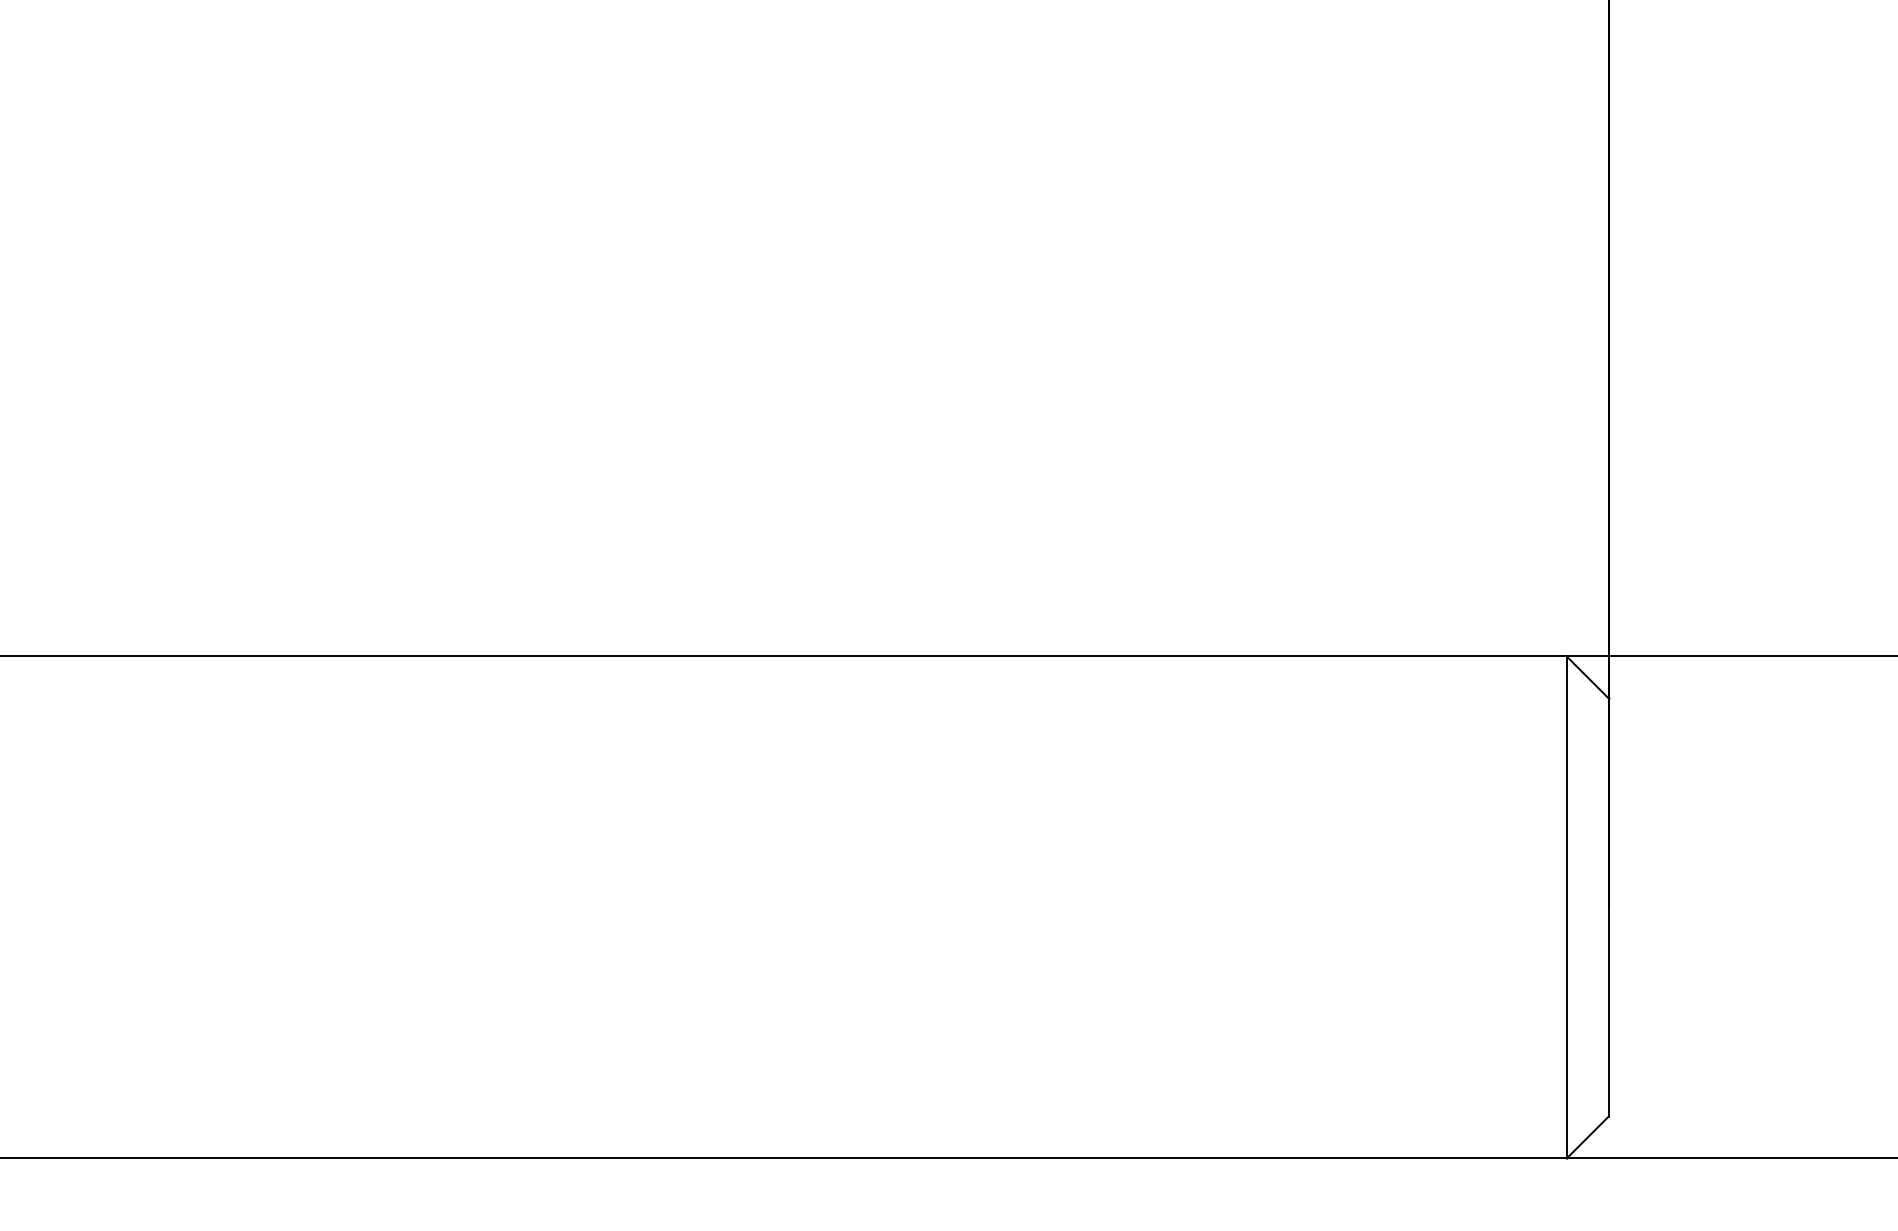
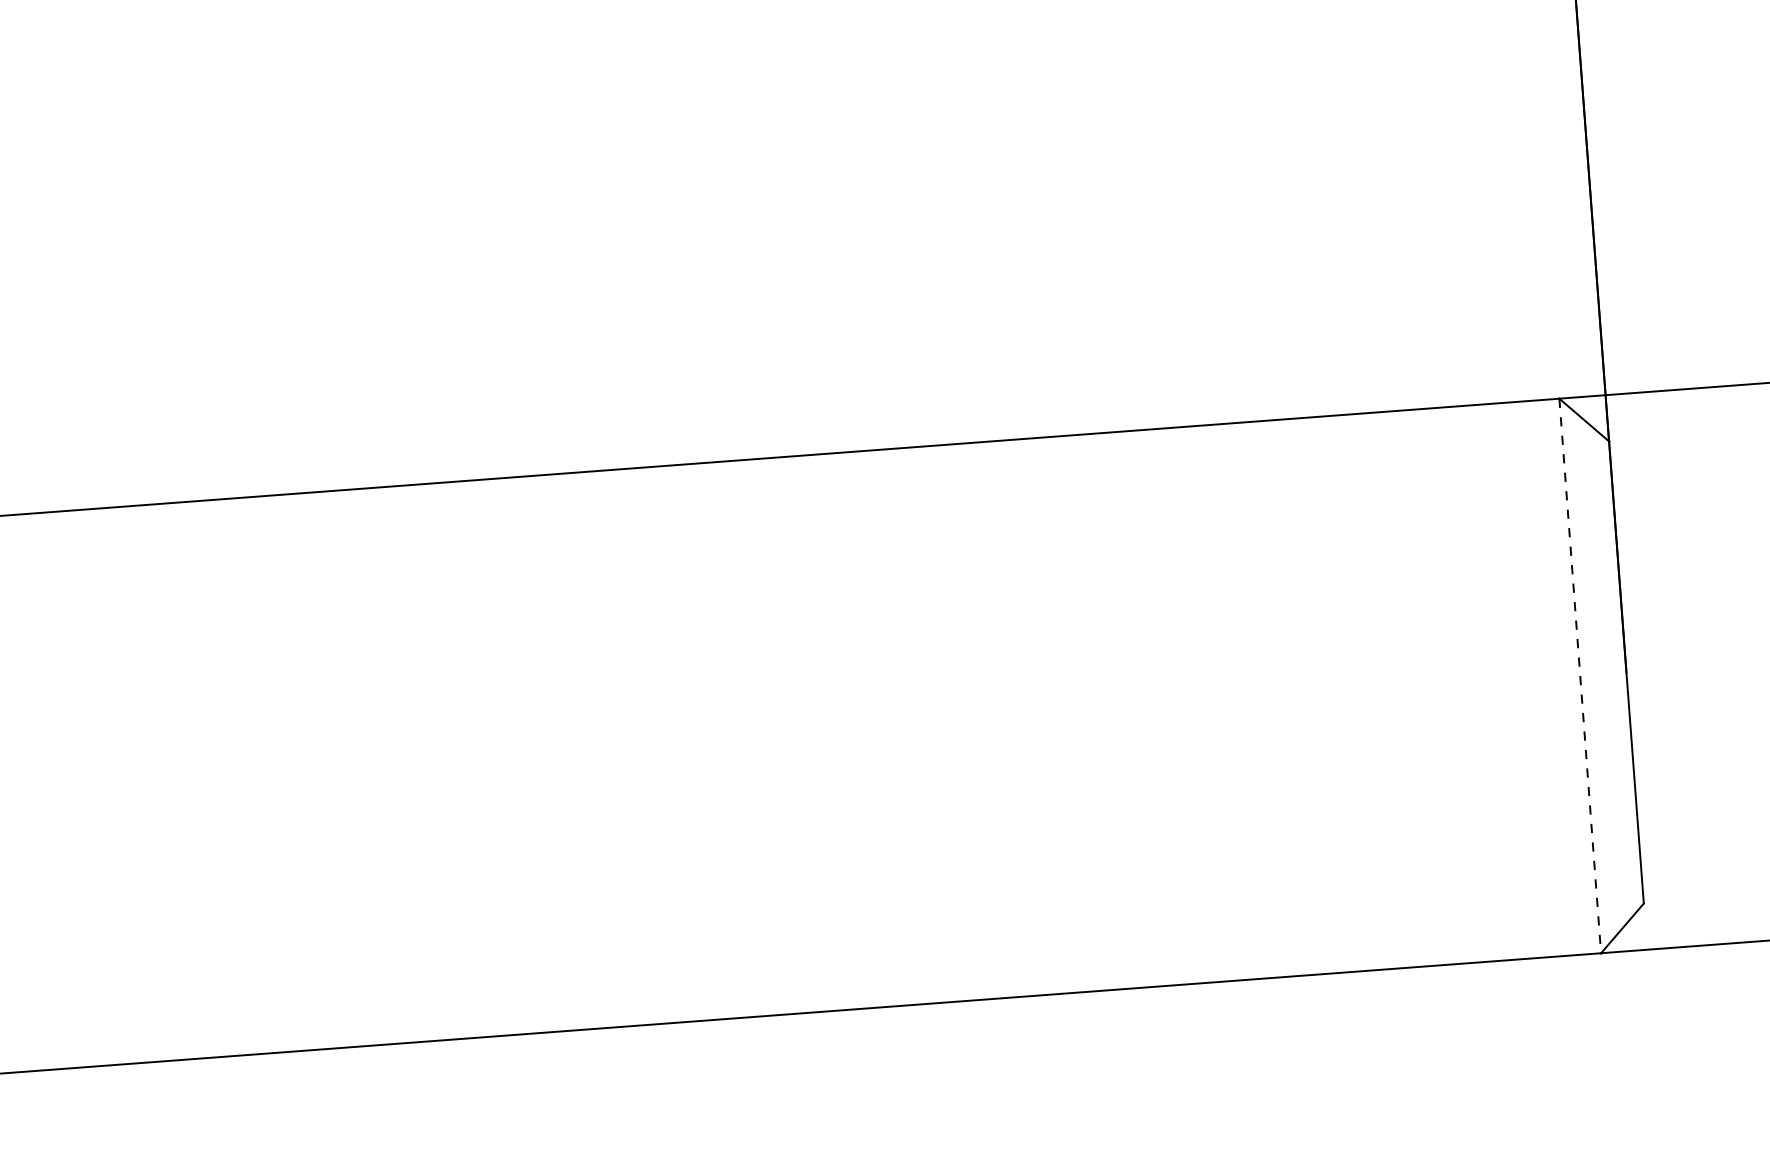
line: (1566, 907) -> (1579, 676), solid -> dashed

